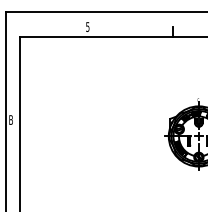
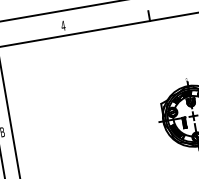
text: (87, 26) -> (62, 25), 5 -> 4

